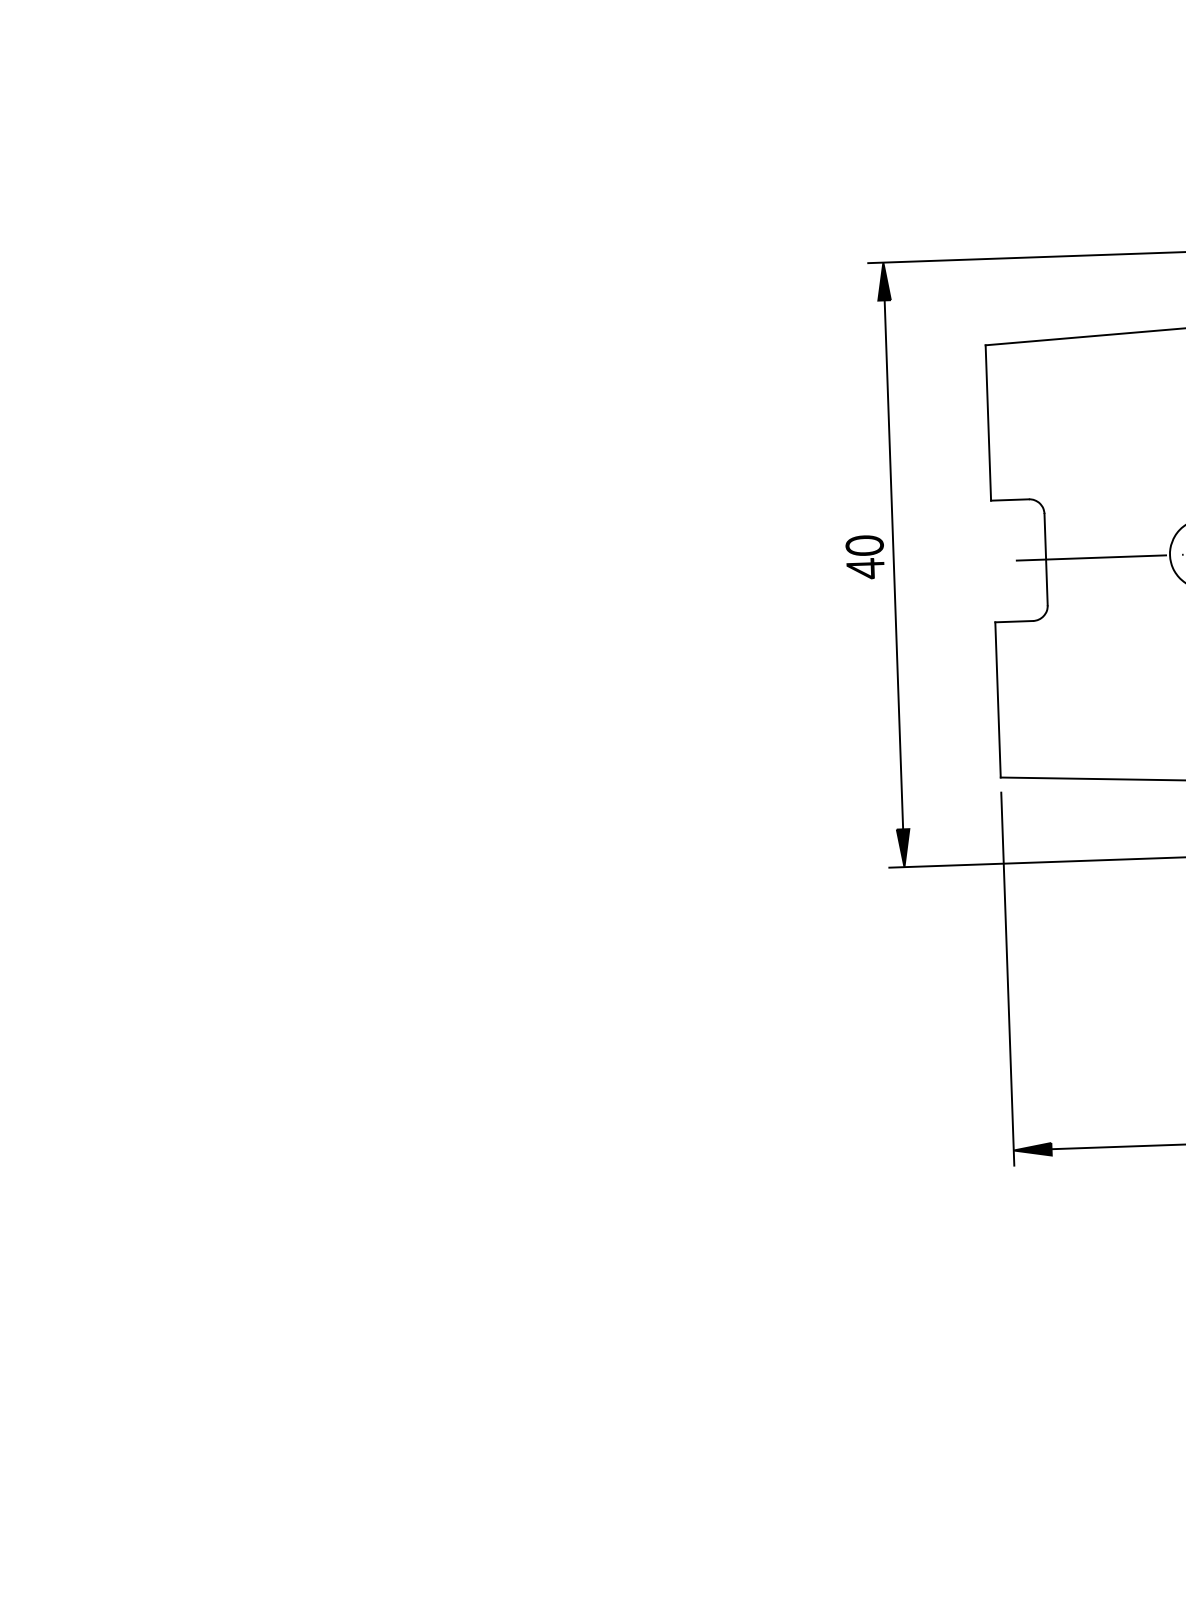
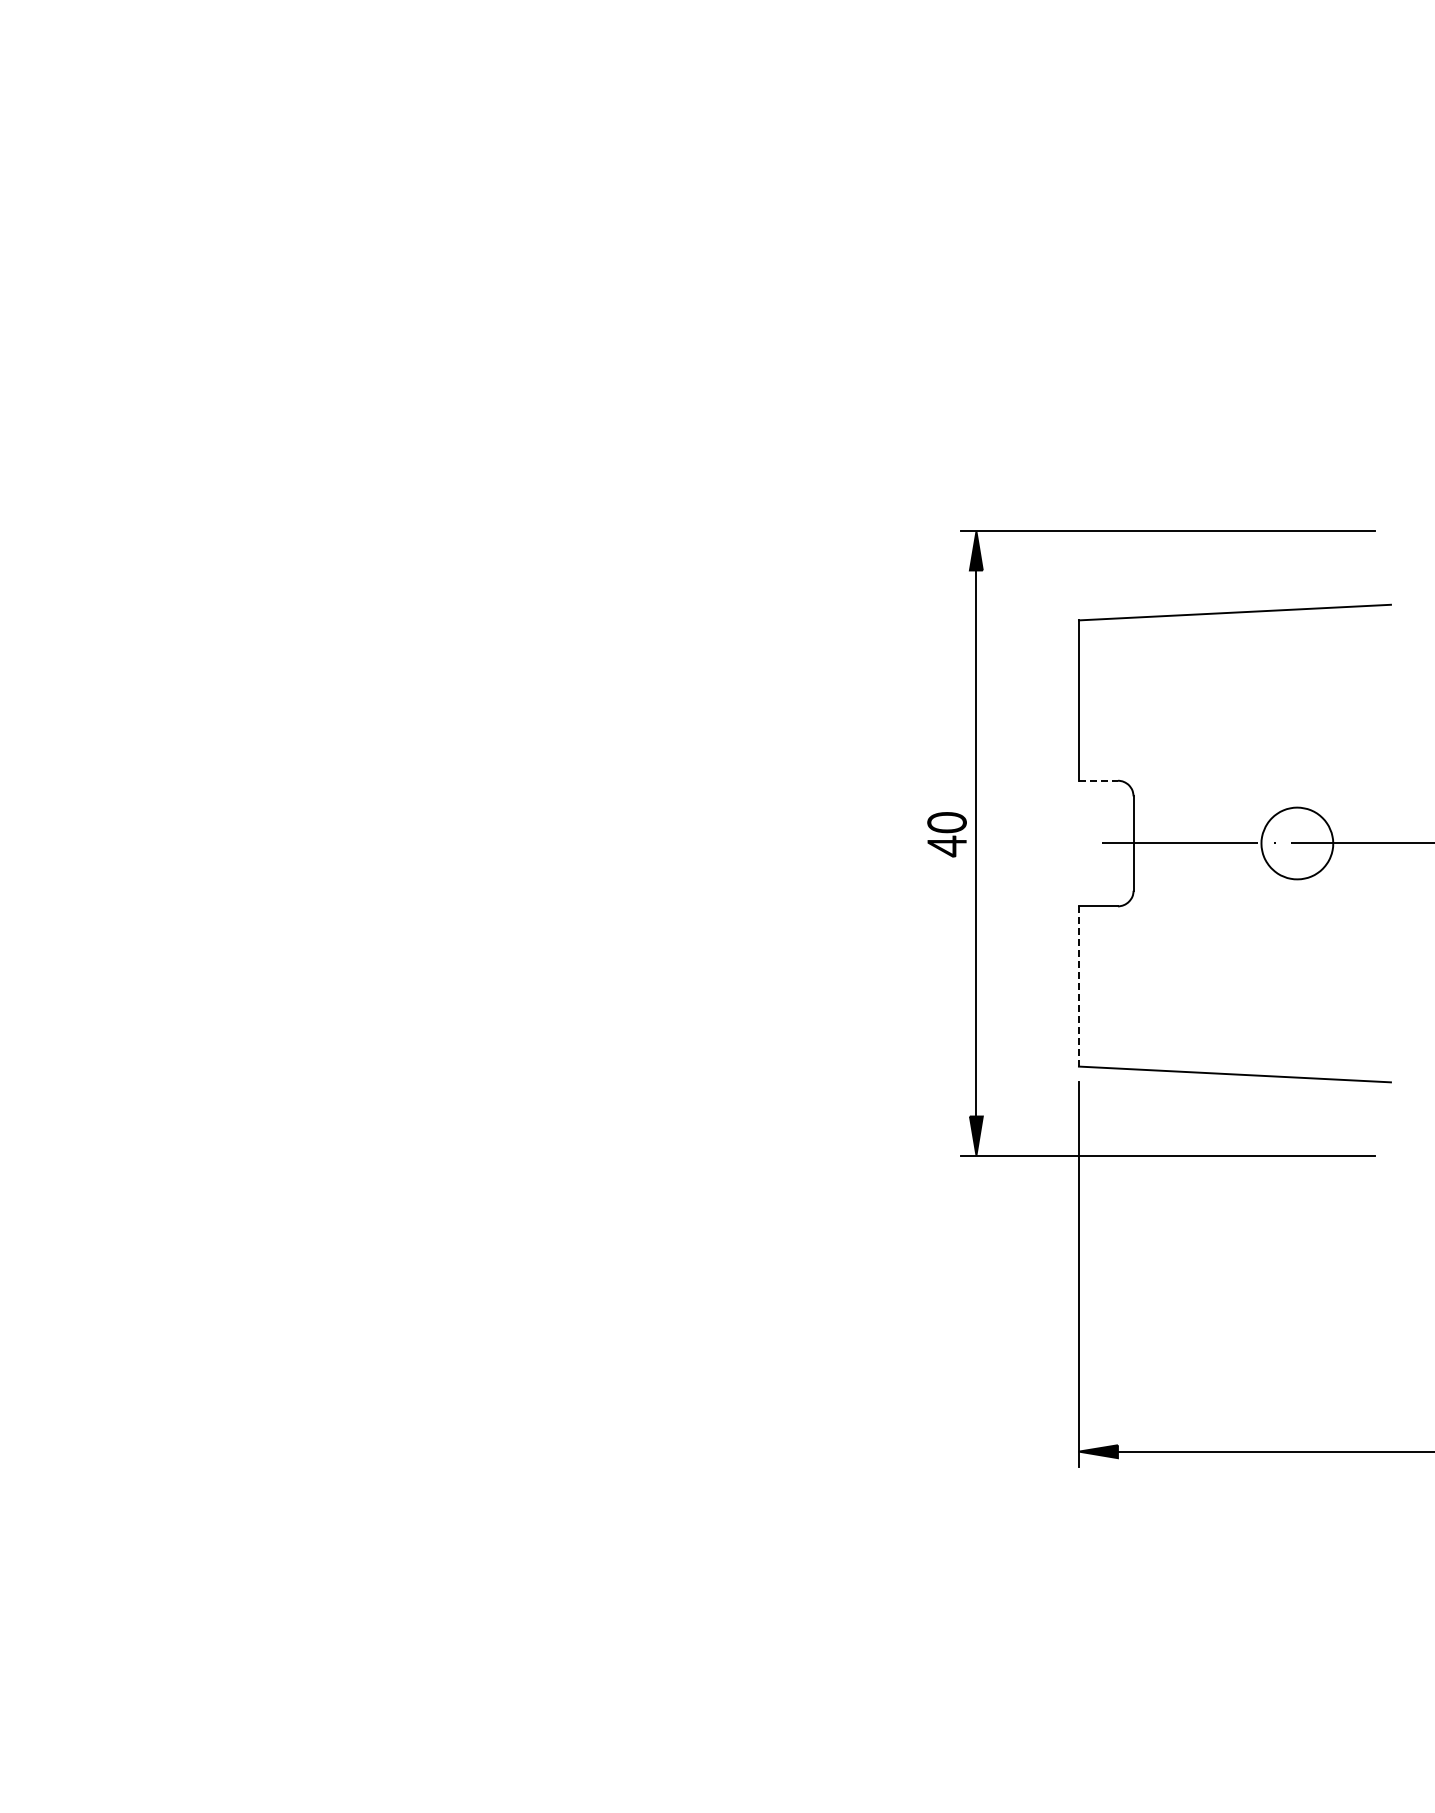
line: (1010, 499) -> (1098, 780), solid -> dashed
line: (997, 698) -> (1078, 985), solid -> dashed

